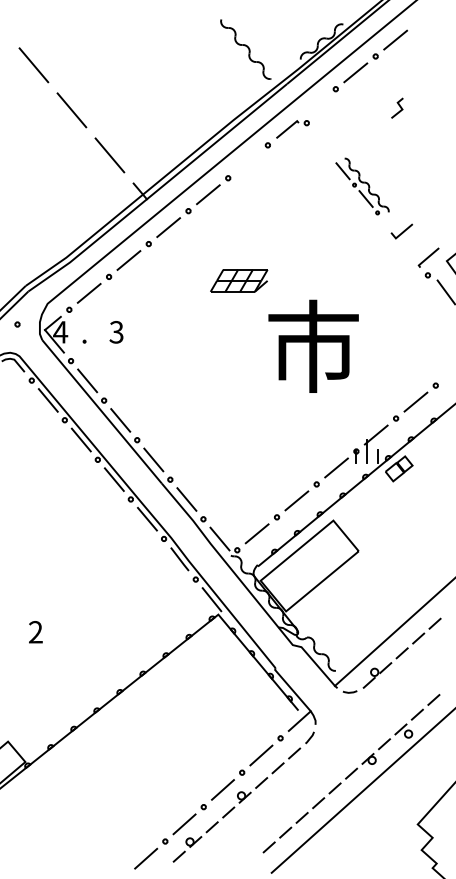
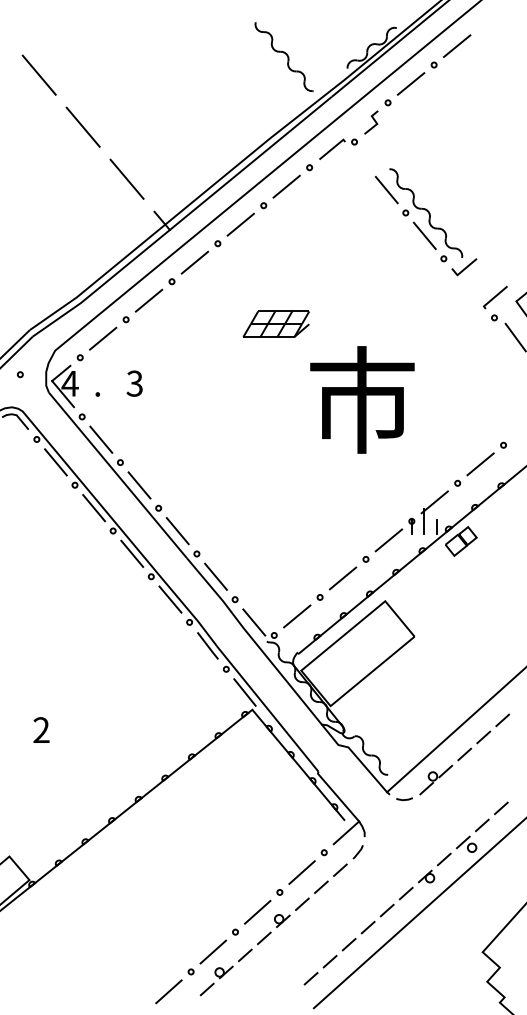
line: (399, 107) -> (373, 121), moved
line: (247, 161) -> (286, 186), added
part: (362, 186) -> (418, 215), size x1.43

